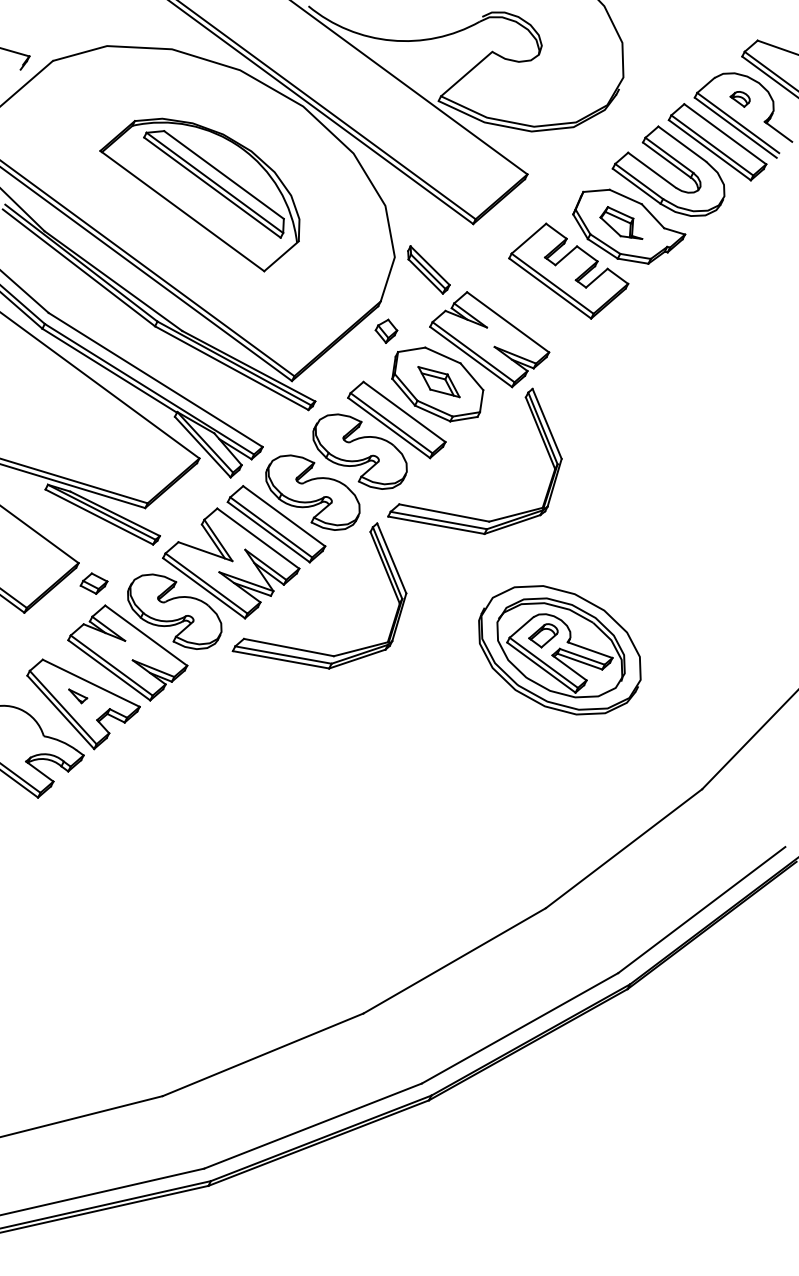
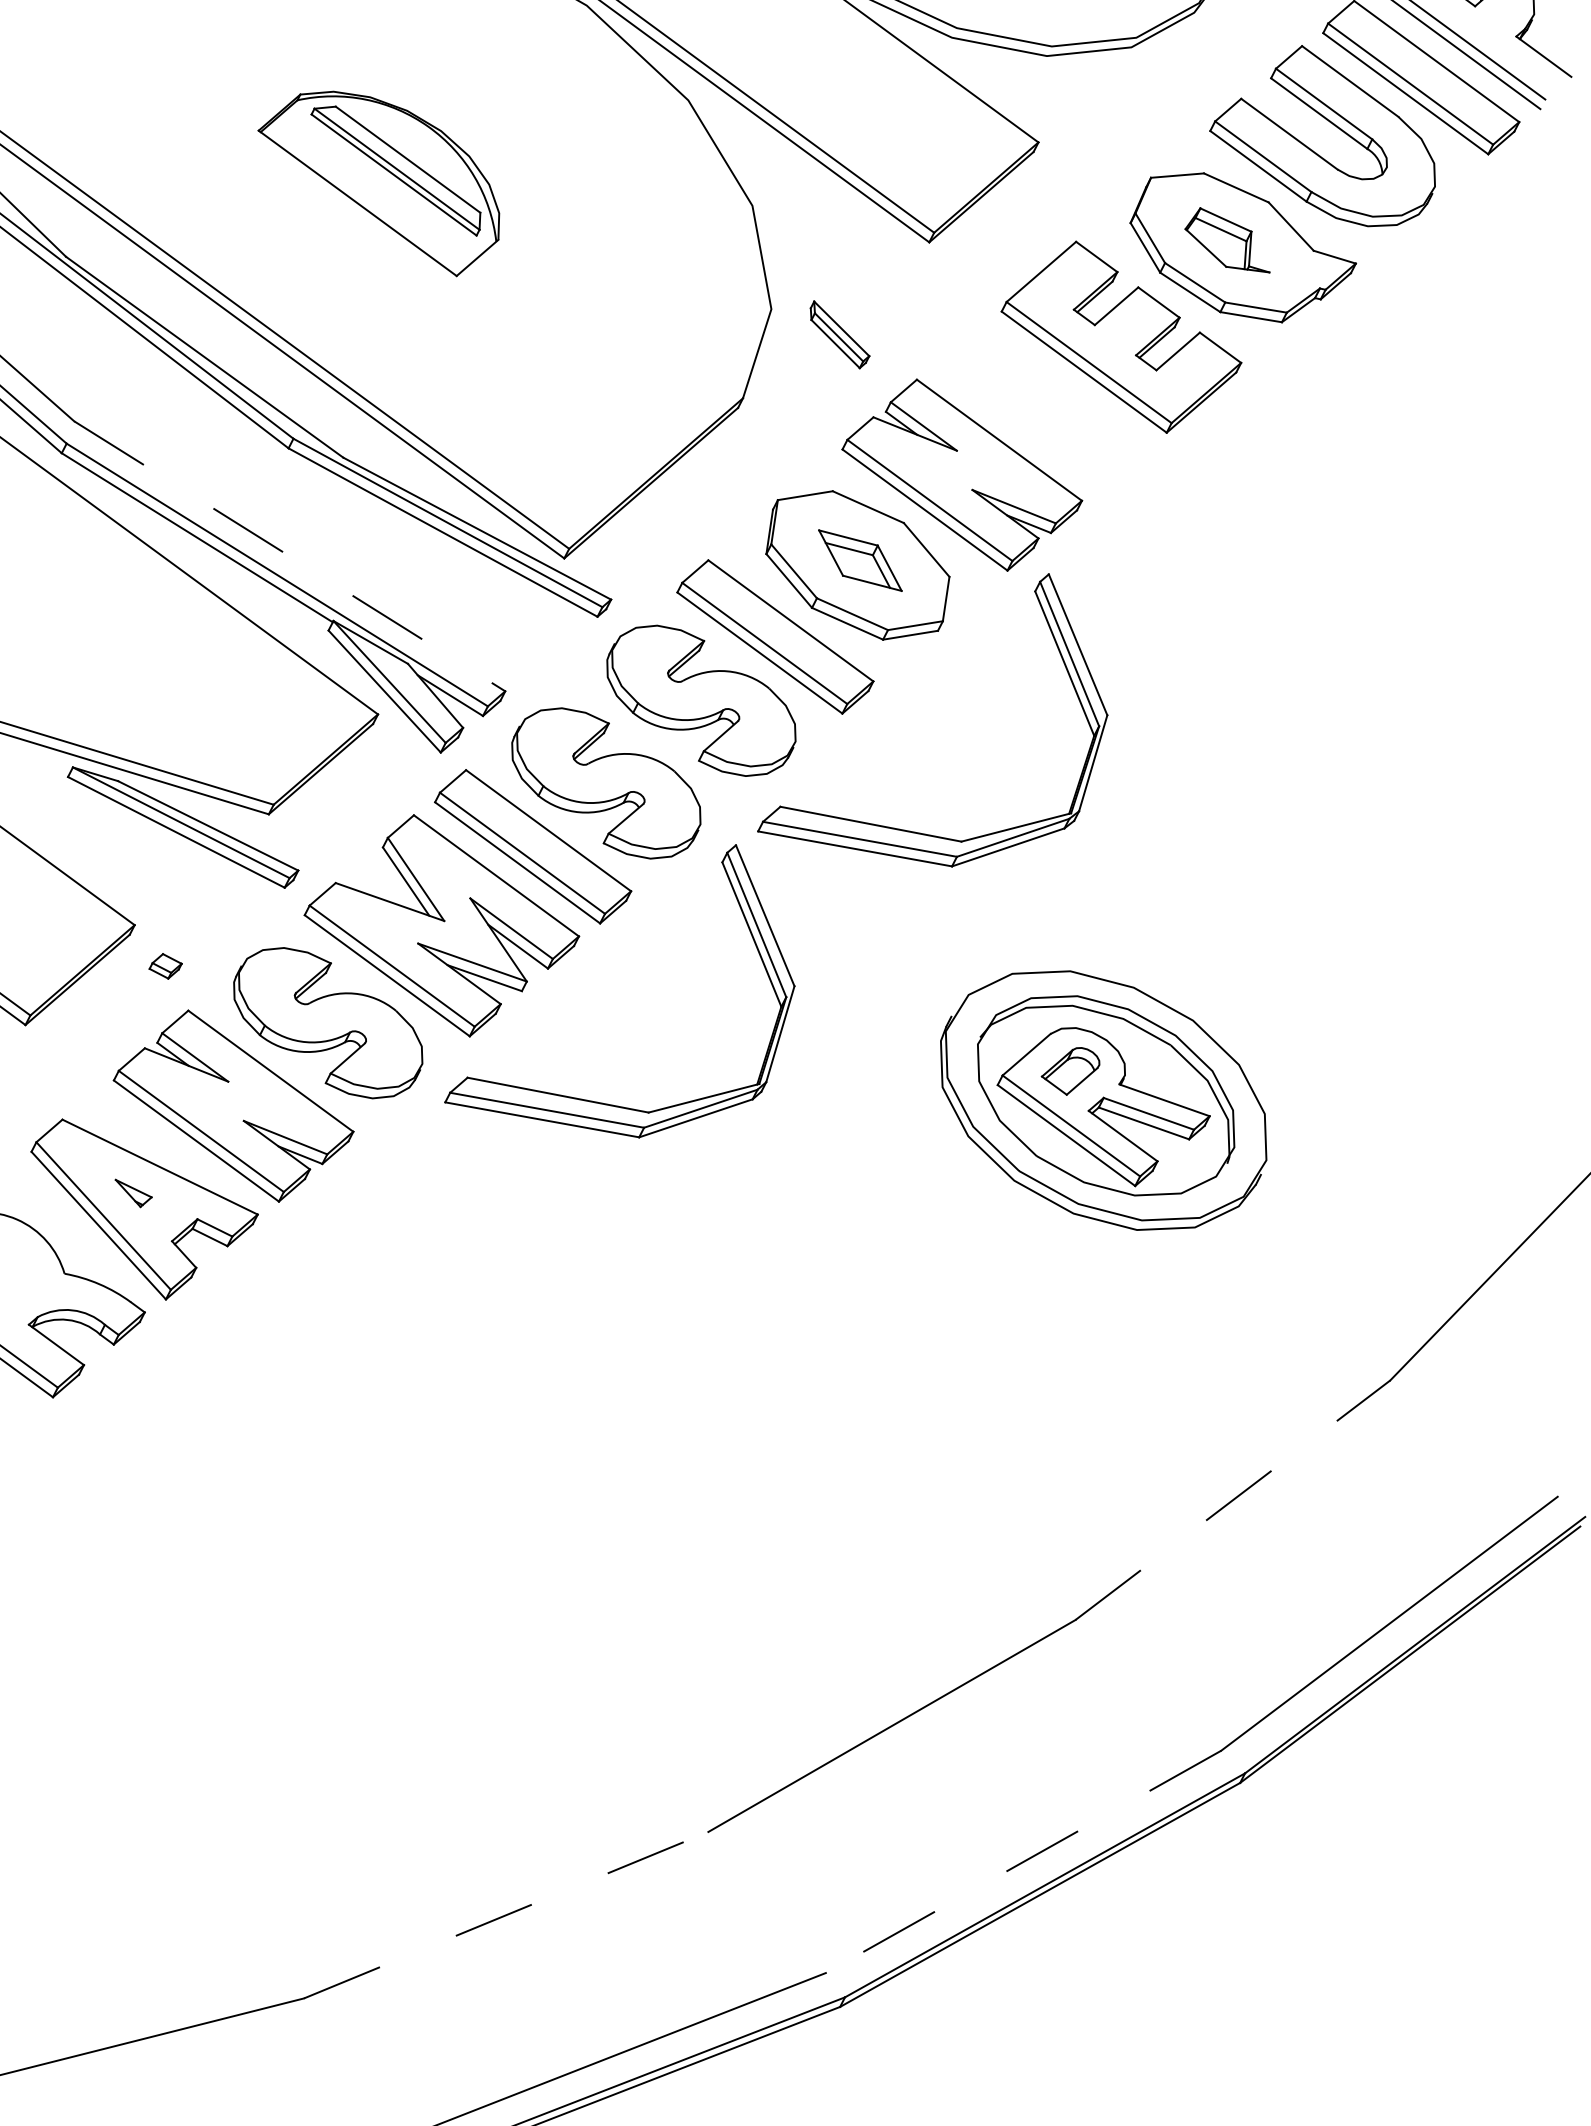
part: (199, 194) -> (378, 182), size x0.6
part: (428, 269) -> (839, 333), size x0.7
part: (386, 330) -> (754, 456), removed
line: (156, 380) -> (291, 557), solid -> dashed
part: (93, 583) -> (164, 966), size x0.6
line: (624, 848) -> (1233, 1499), solid -> dashed
line: (520, 1028) -> (1024, 1862), solid -> dashed
line: (263, 1054) -> (506, 1914), solid -> dashed

